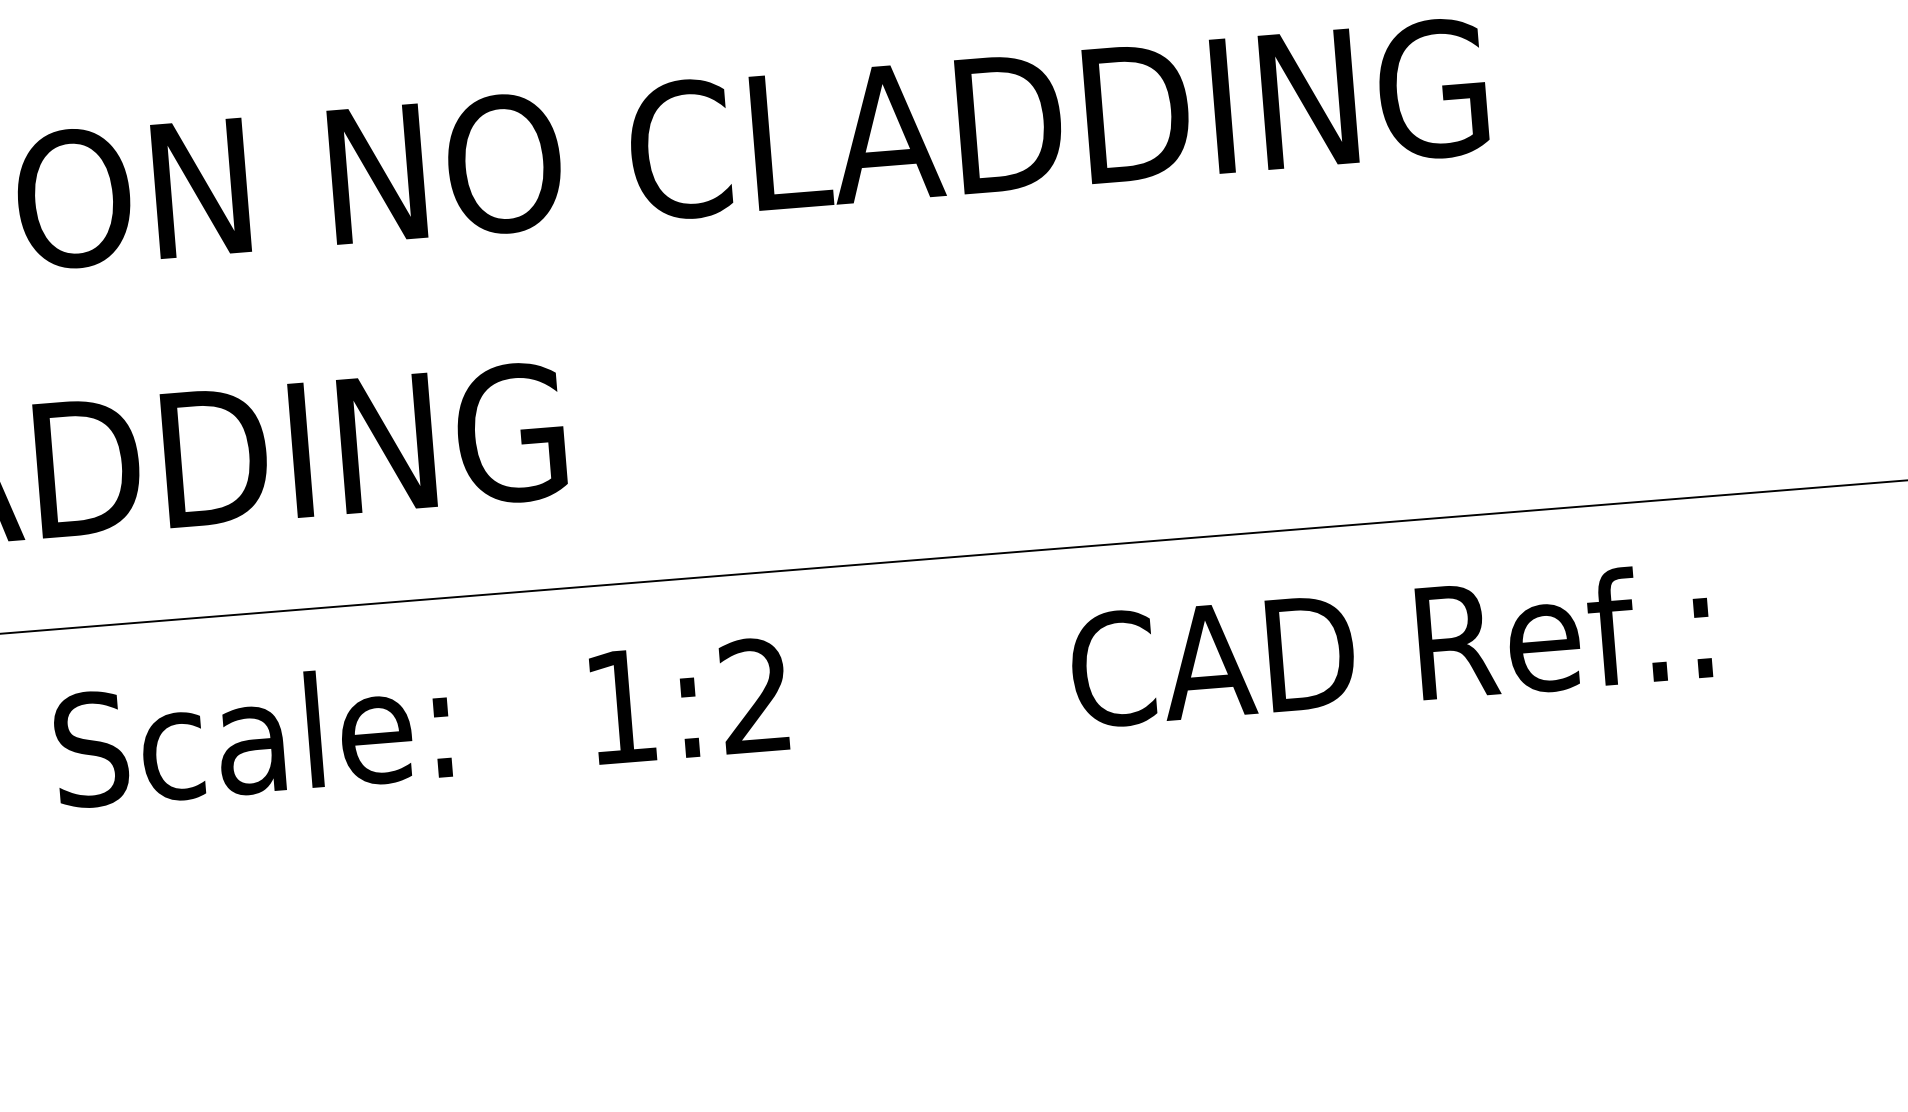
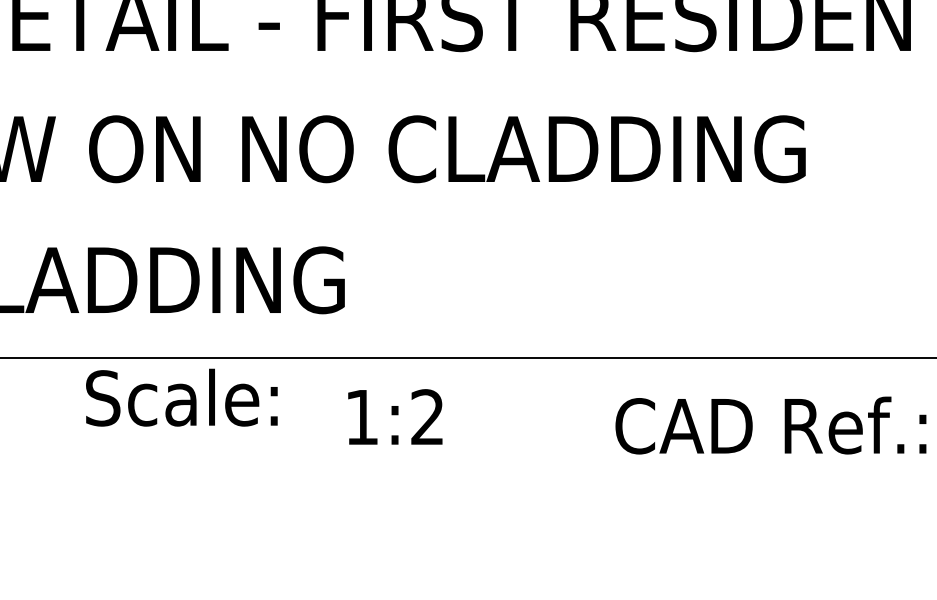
text: (1389, 645) -> (770, 425), moved
text: (251, 734) -> (181, 397), moved

